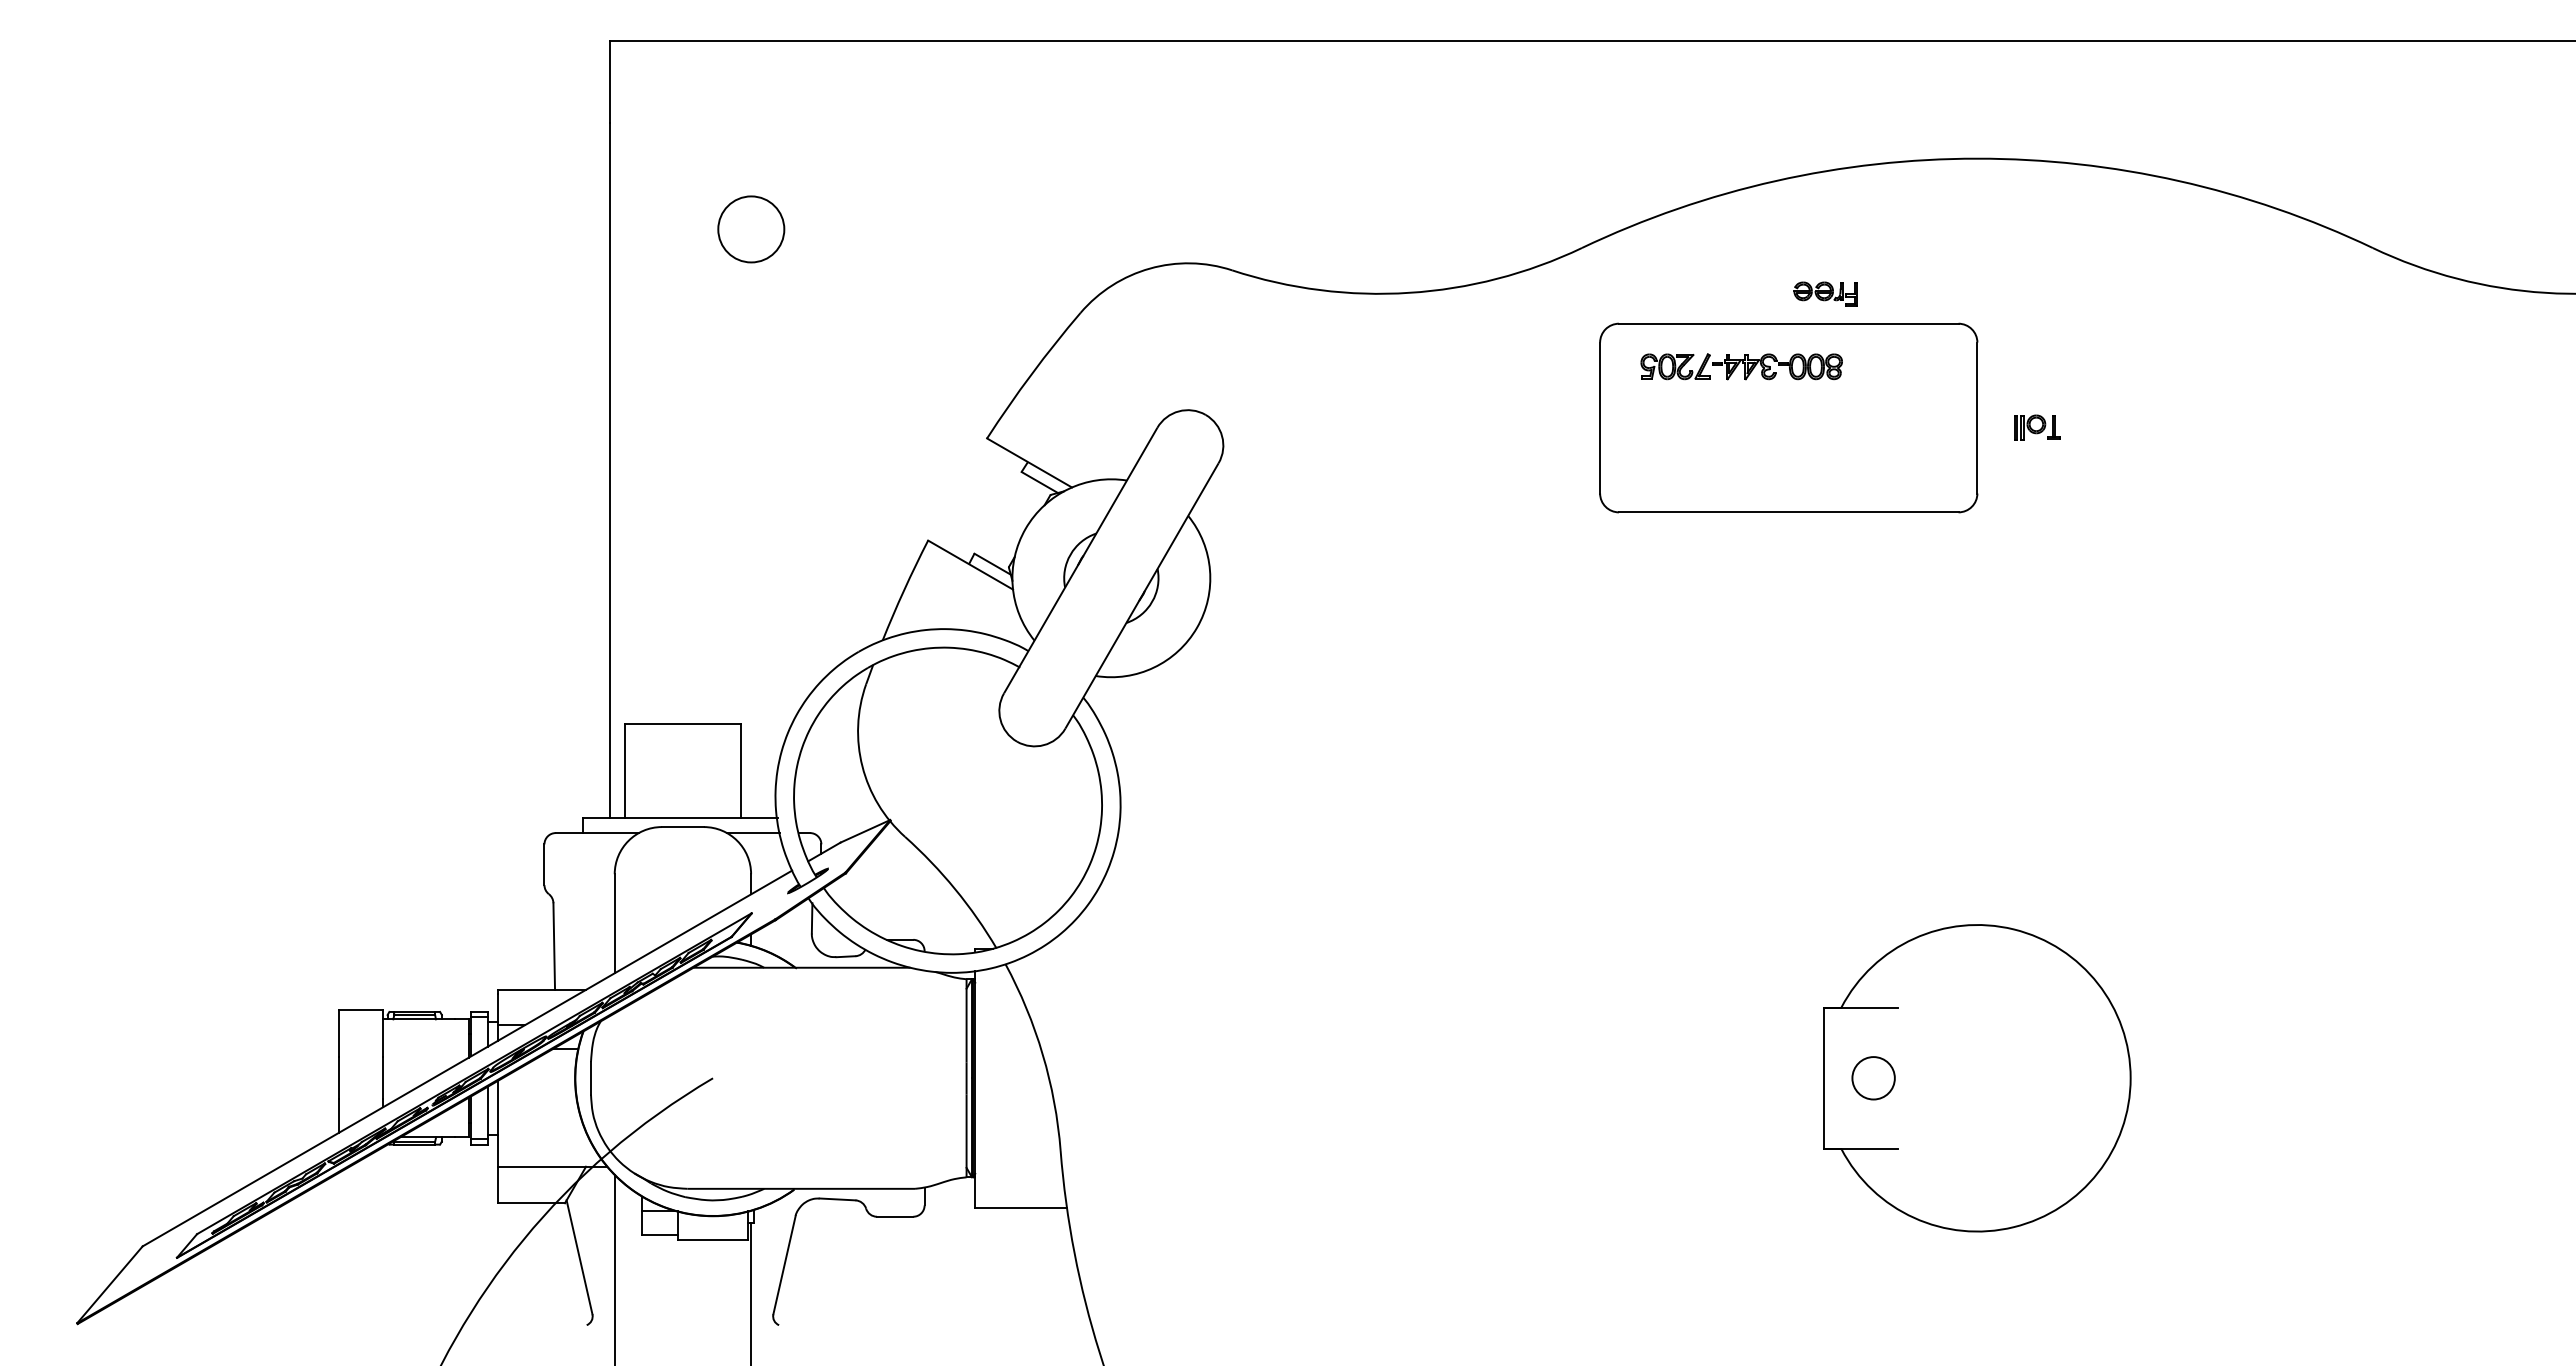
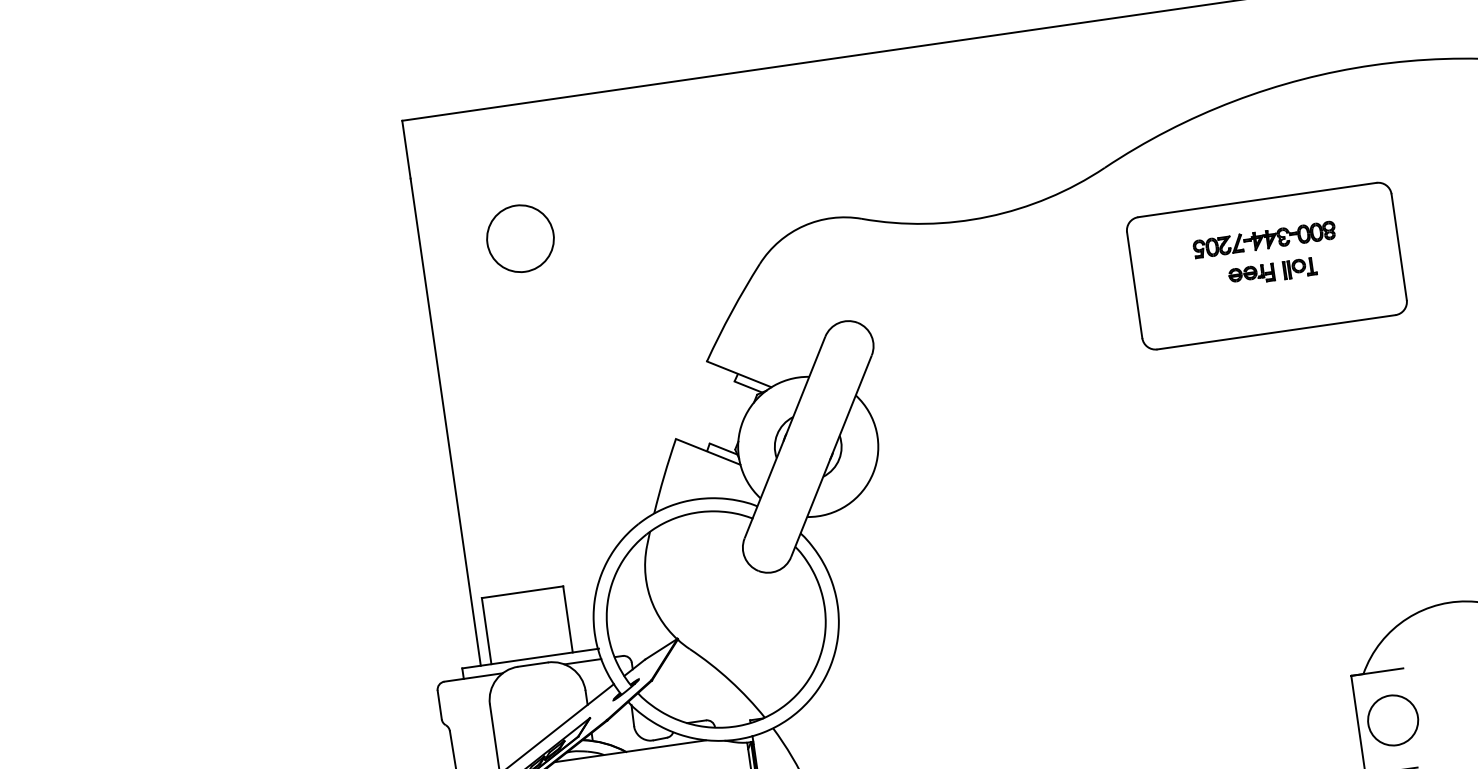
circle: (751, 229) -> (520, 238), size x1.43
part: (1825, 293) -> (1251, 274), moved
part: (1741, 366) -> (1264, 239), moved
part: (2037, 427) -> (1299, 268), moved
circle: (1873, 1077) -> (1392, 719), size x1.67

